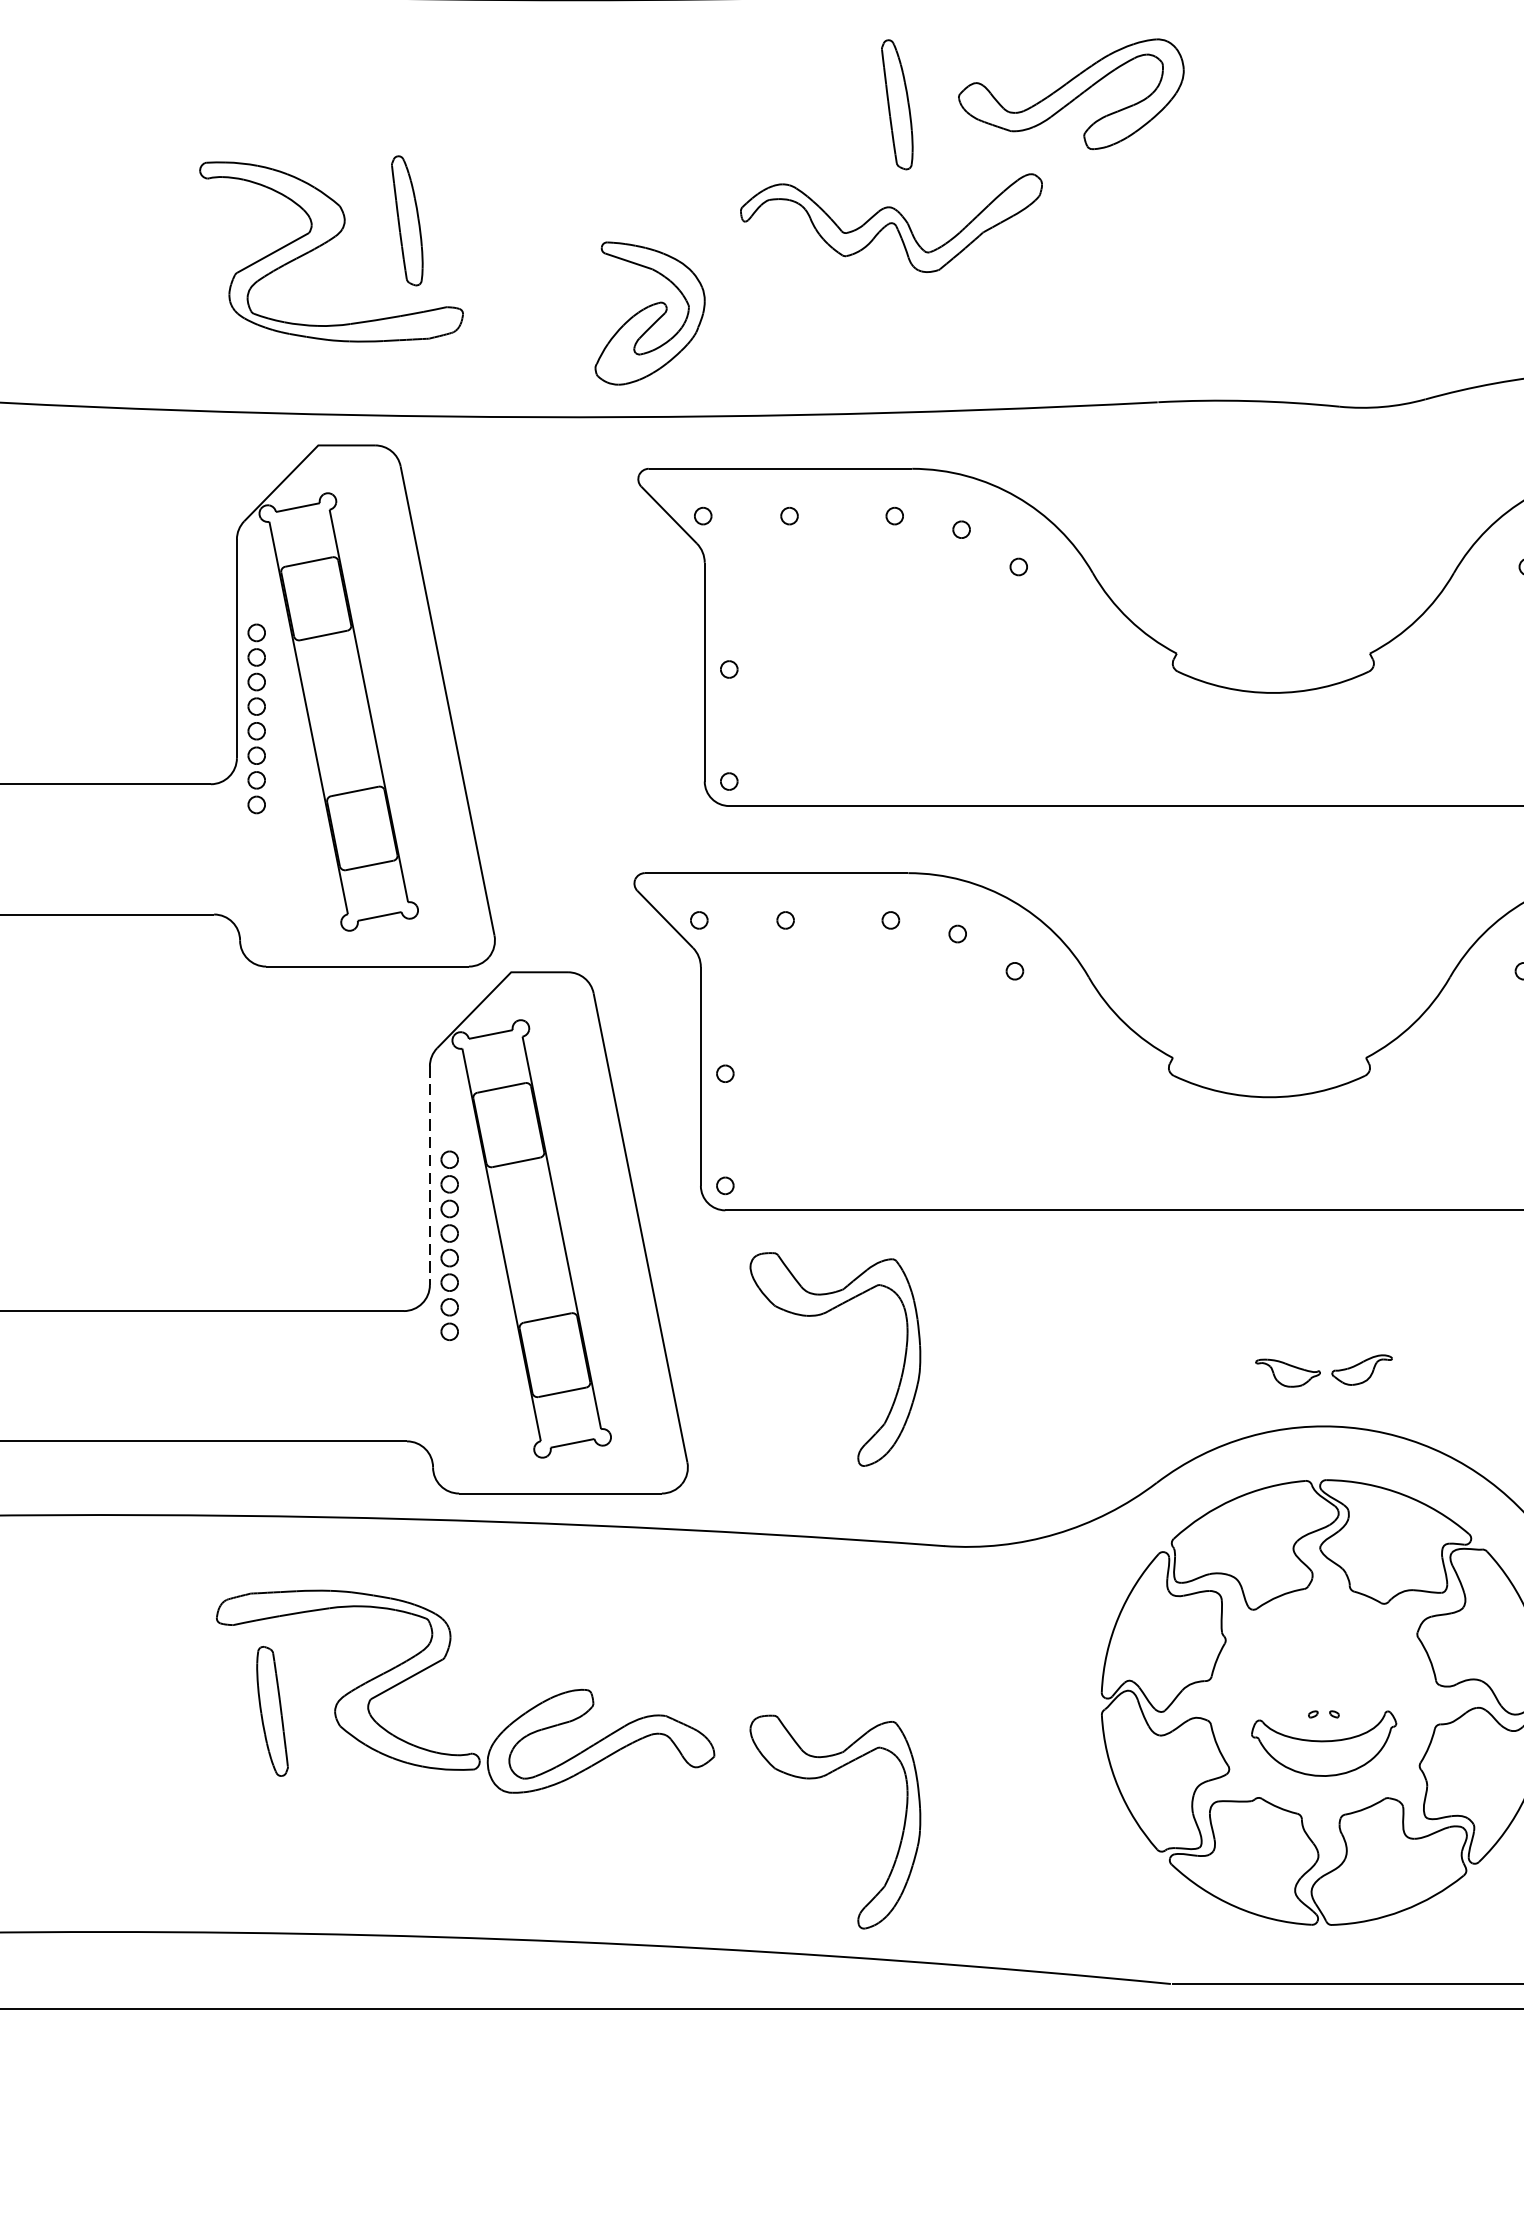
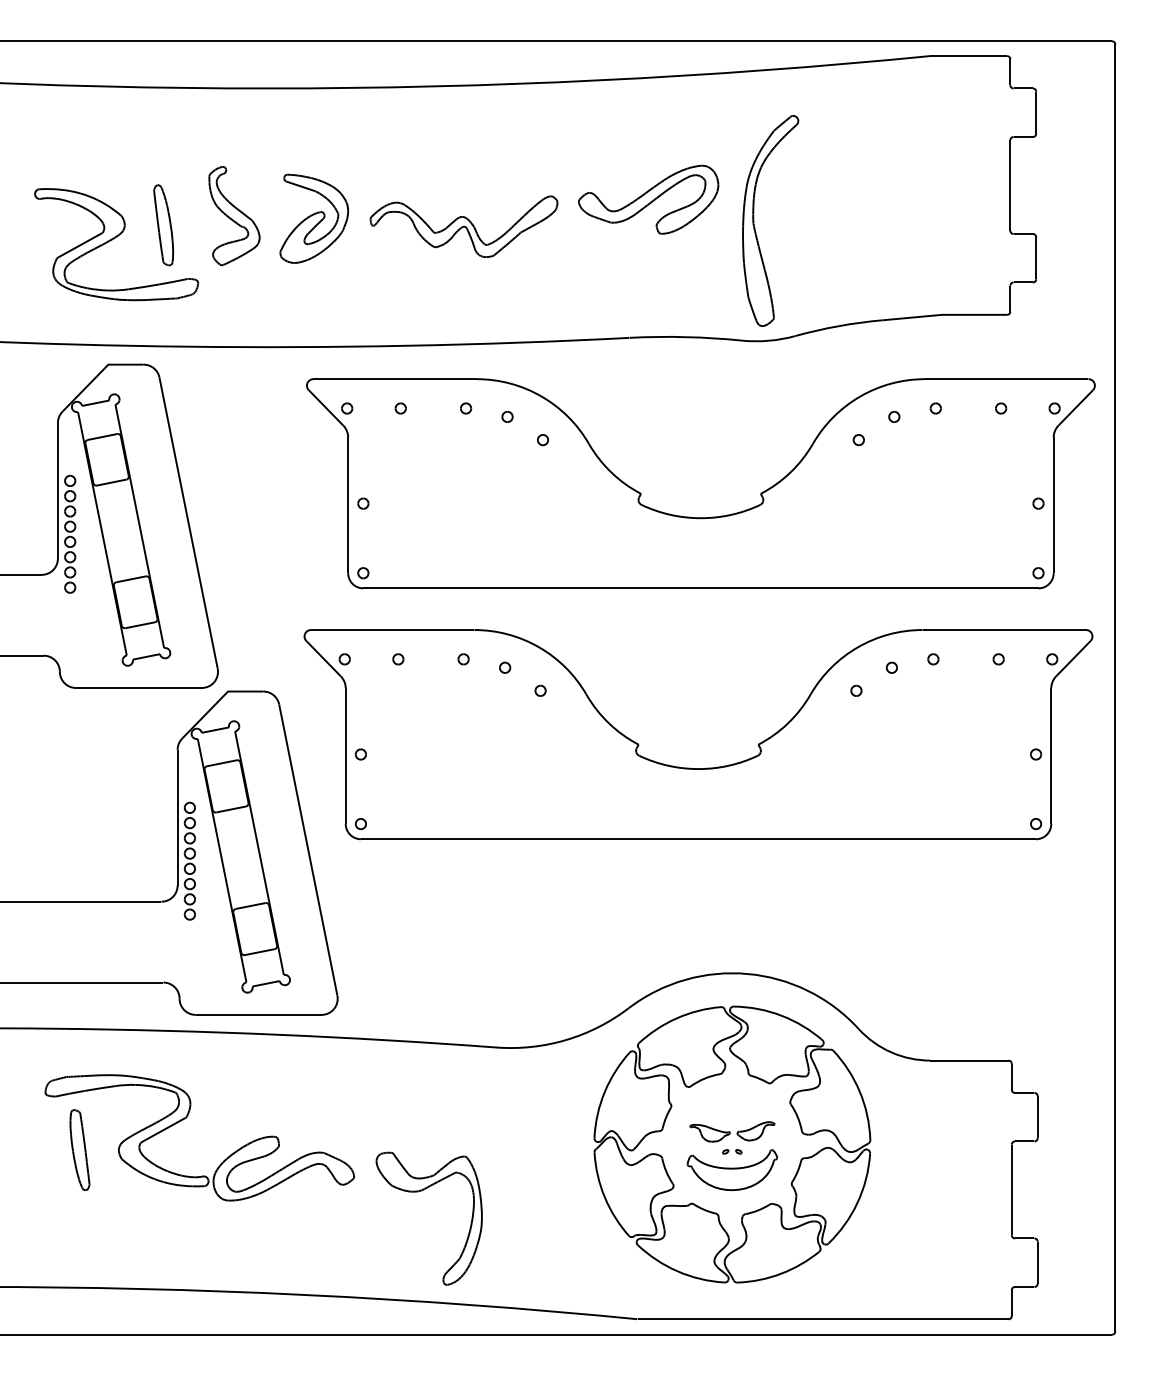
part: (1071, 93) -> (648, 199), moved
part: (897, 105) -> (467, 153), removed
part: (521, 206) -> (234, 216), added
part: (1359, 213) -> (754, 220), added
part: (648, 313) -> (313, 218), moved
line: (429, 1175) -> (177, 817), dashed -> solid
part: (818, 1317) -> (418, 905), removed
part: (1324, 1370) -> (732, 1131), moved

